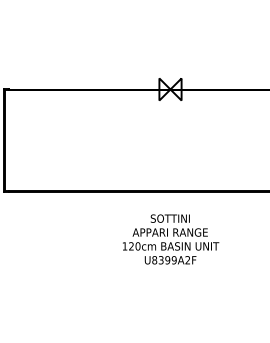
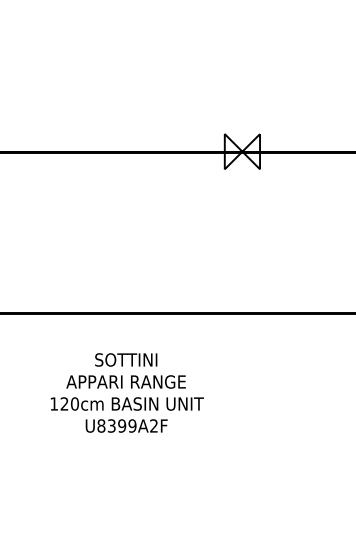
text: (171, 239) -> (128, 393), moved

